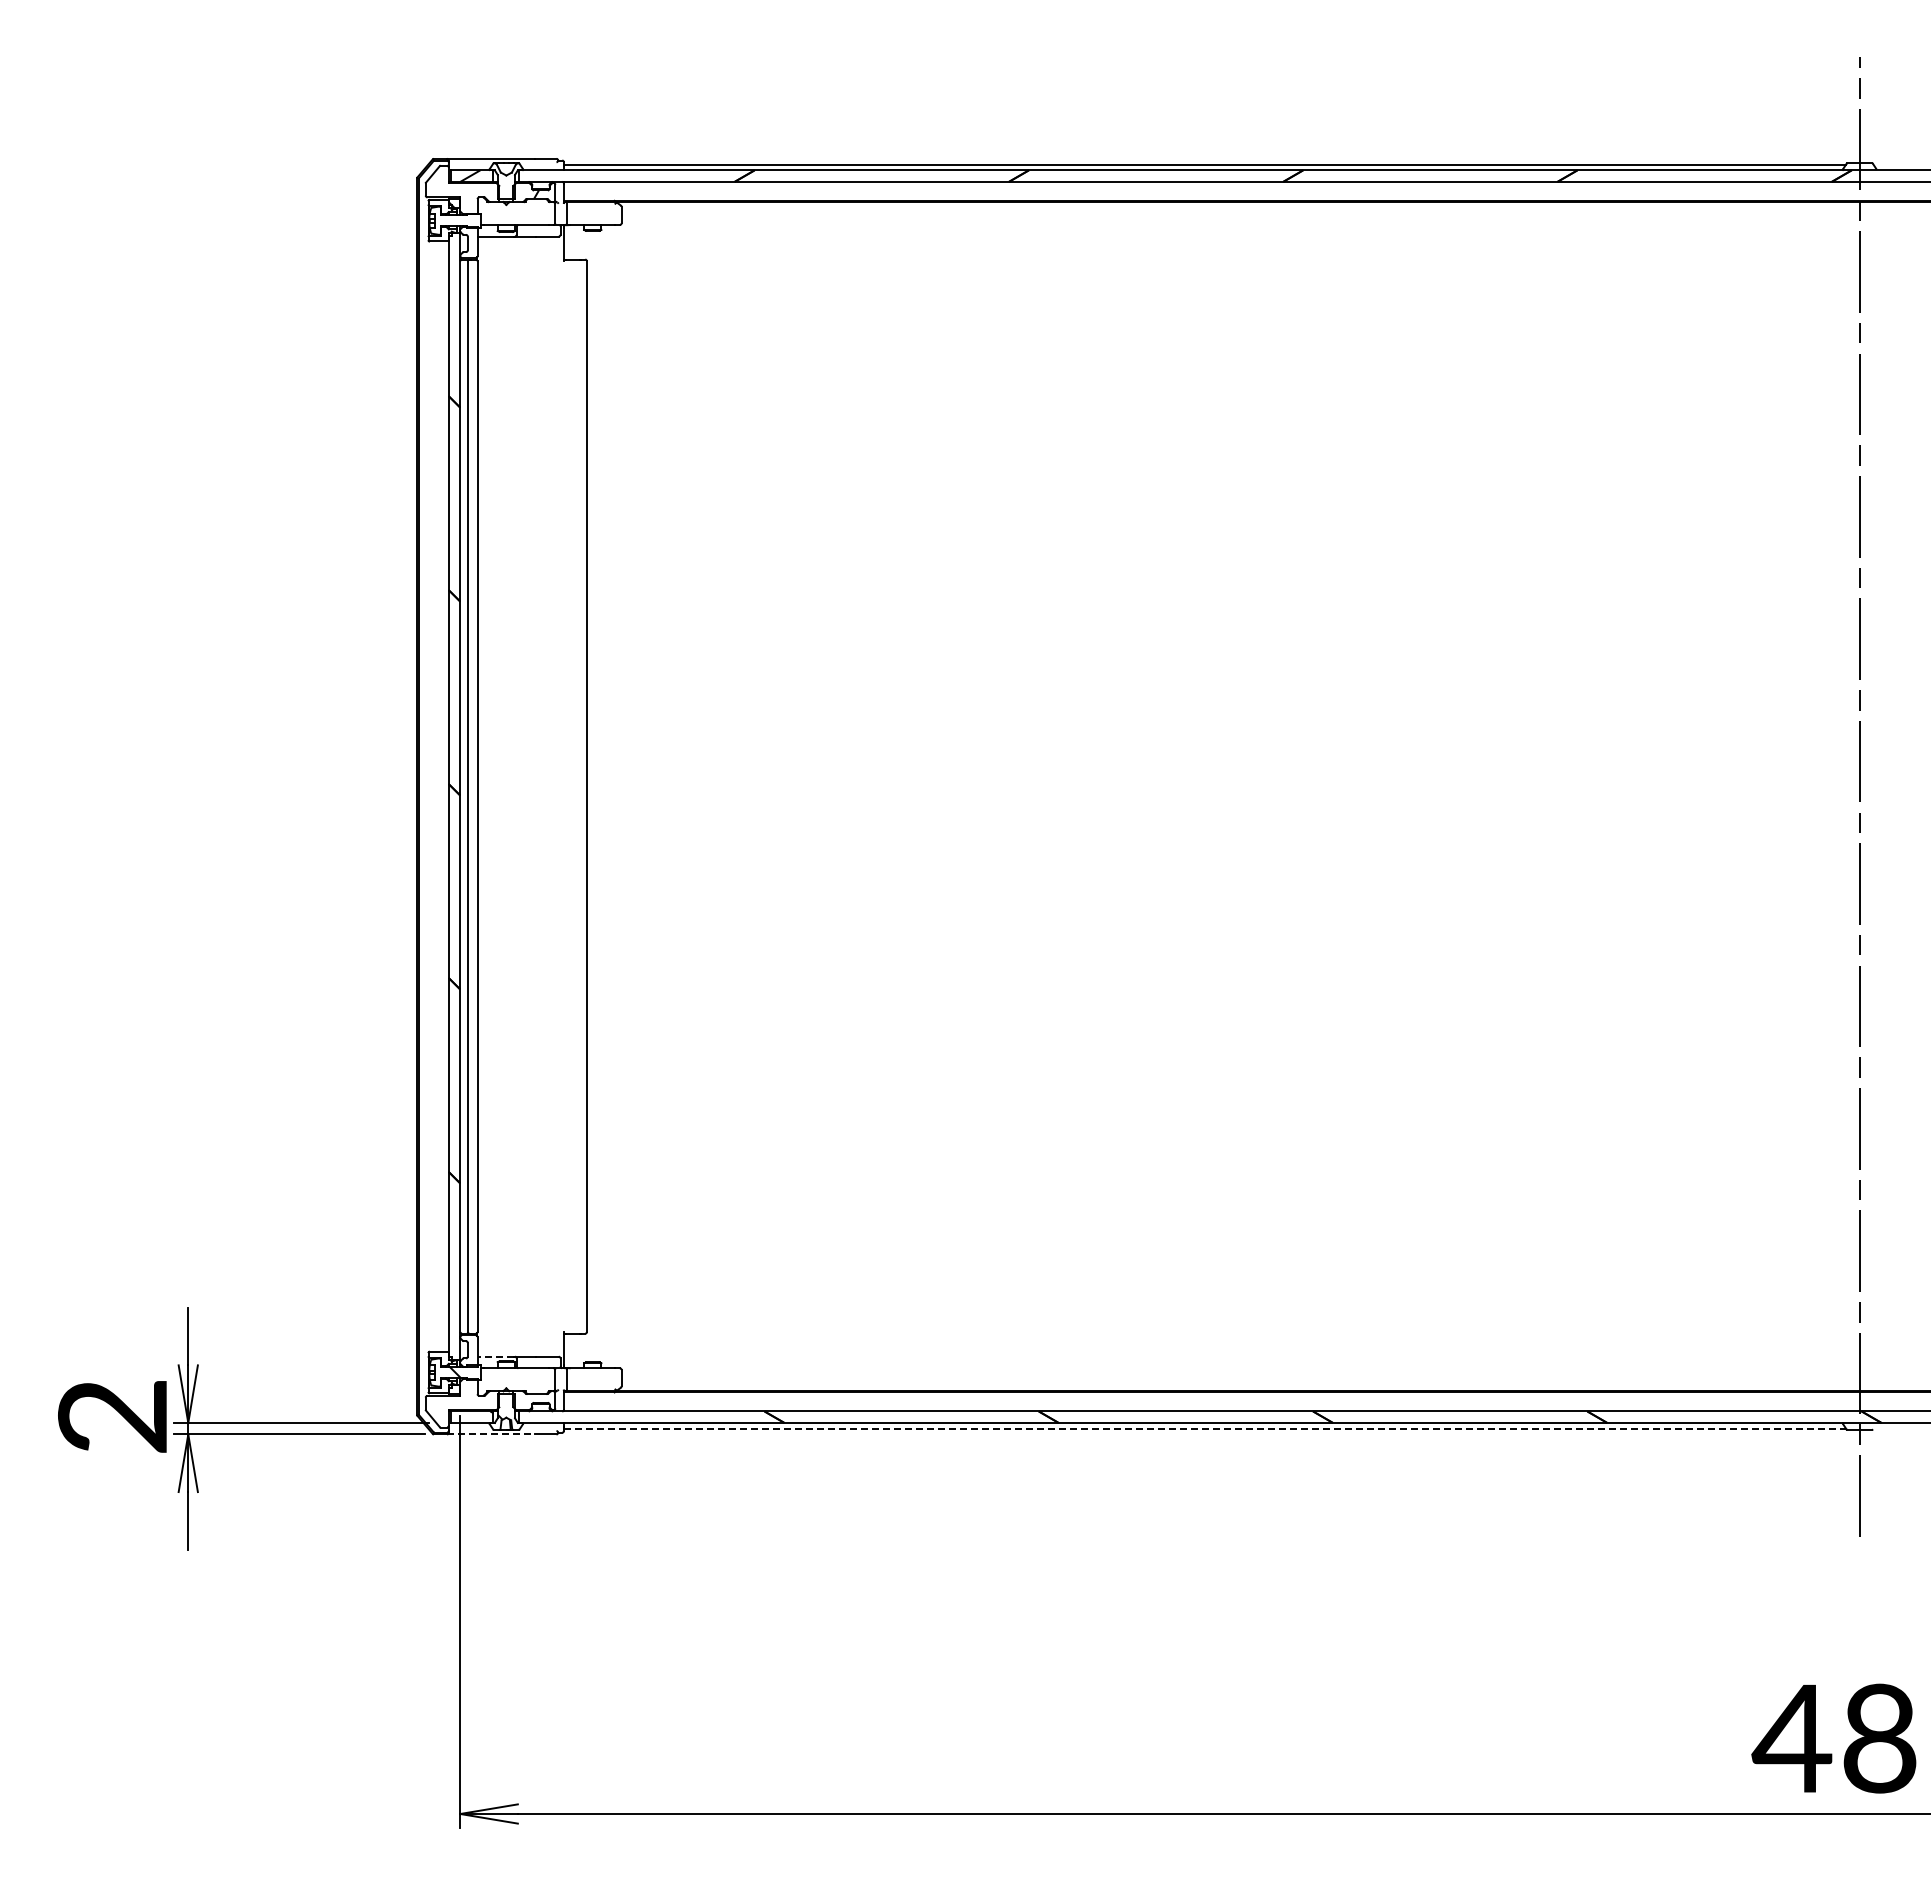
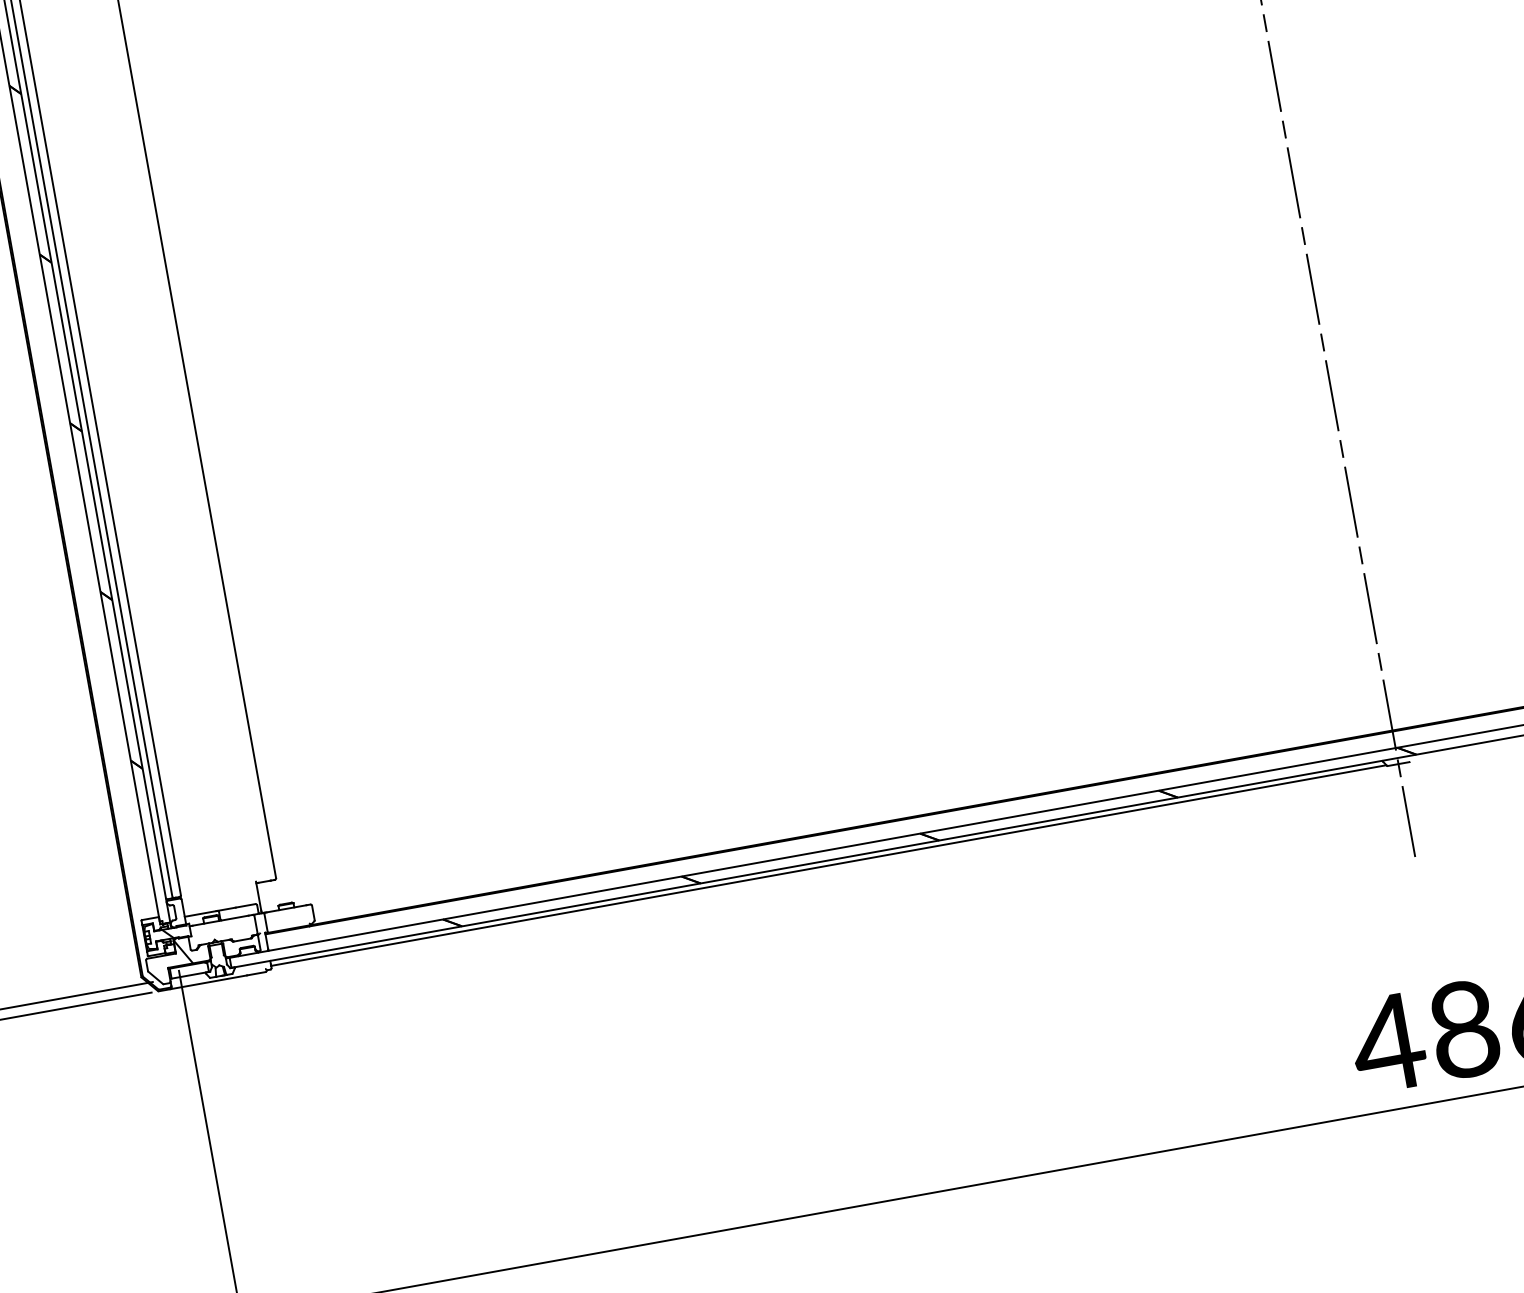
line: (495, 1356) -> (200, 913), dashed -> solid
hatch: (468, 1395) -> (182, 951), added
line: (1205, 1428) -> (829, 865), dashed -> solid
line: (491, 1434) -> (209, 982), dashed -> solid

